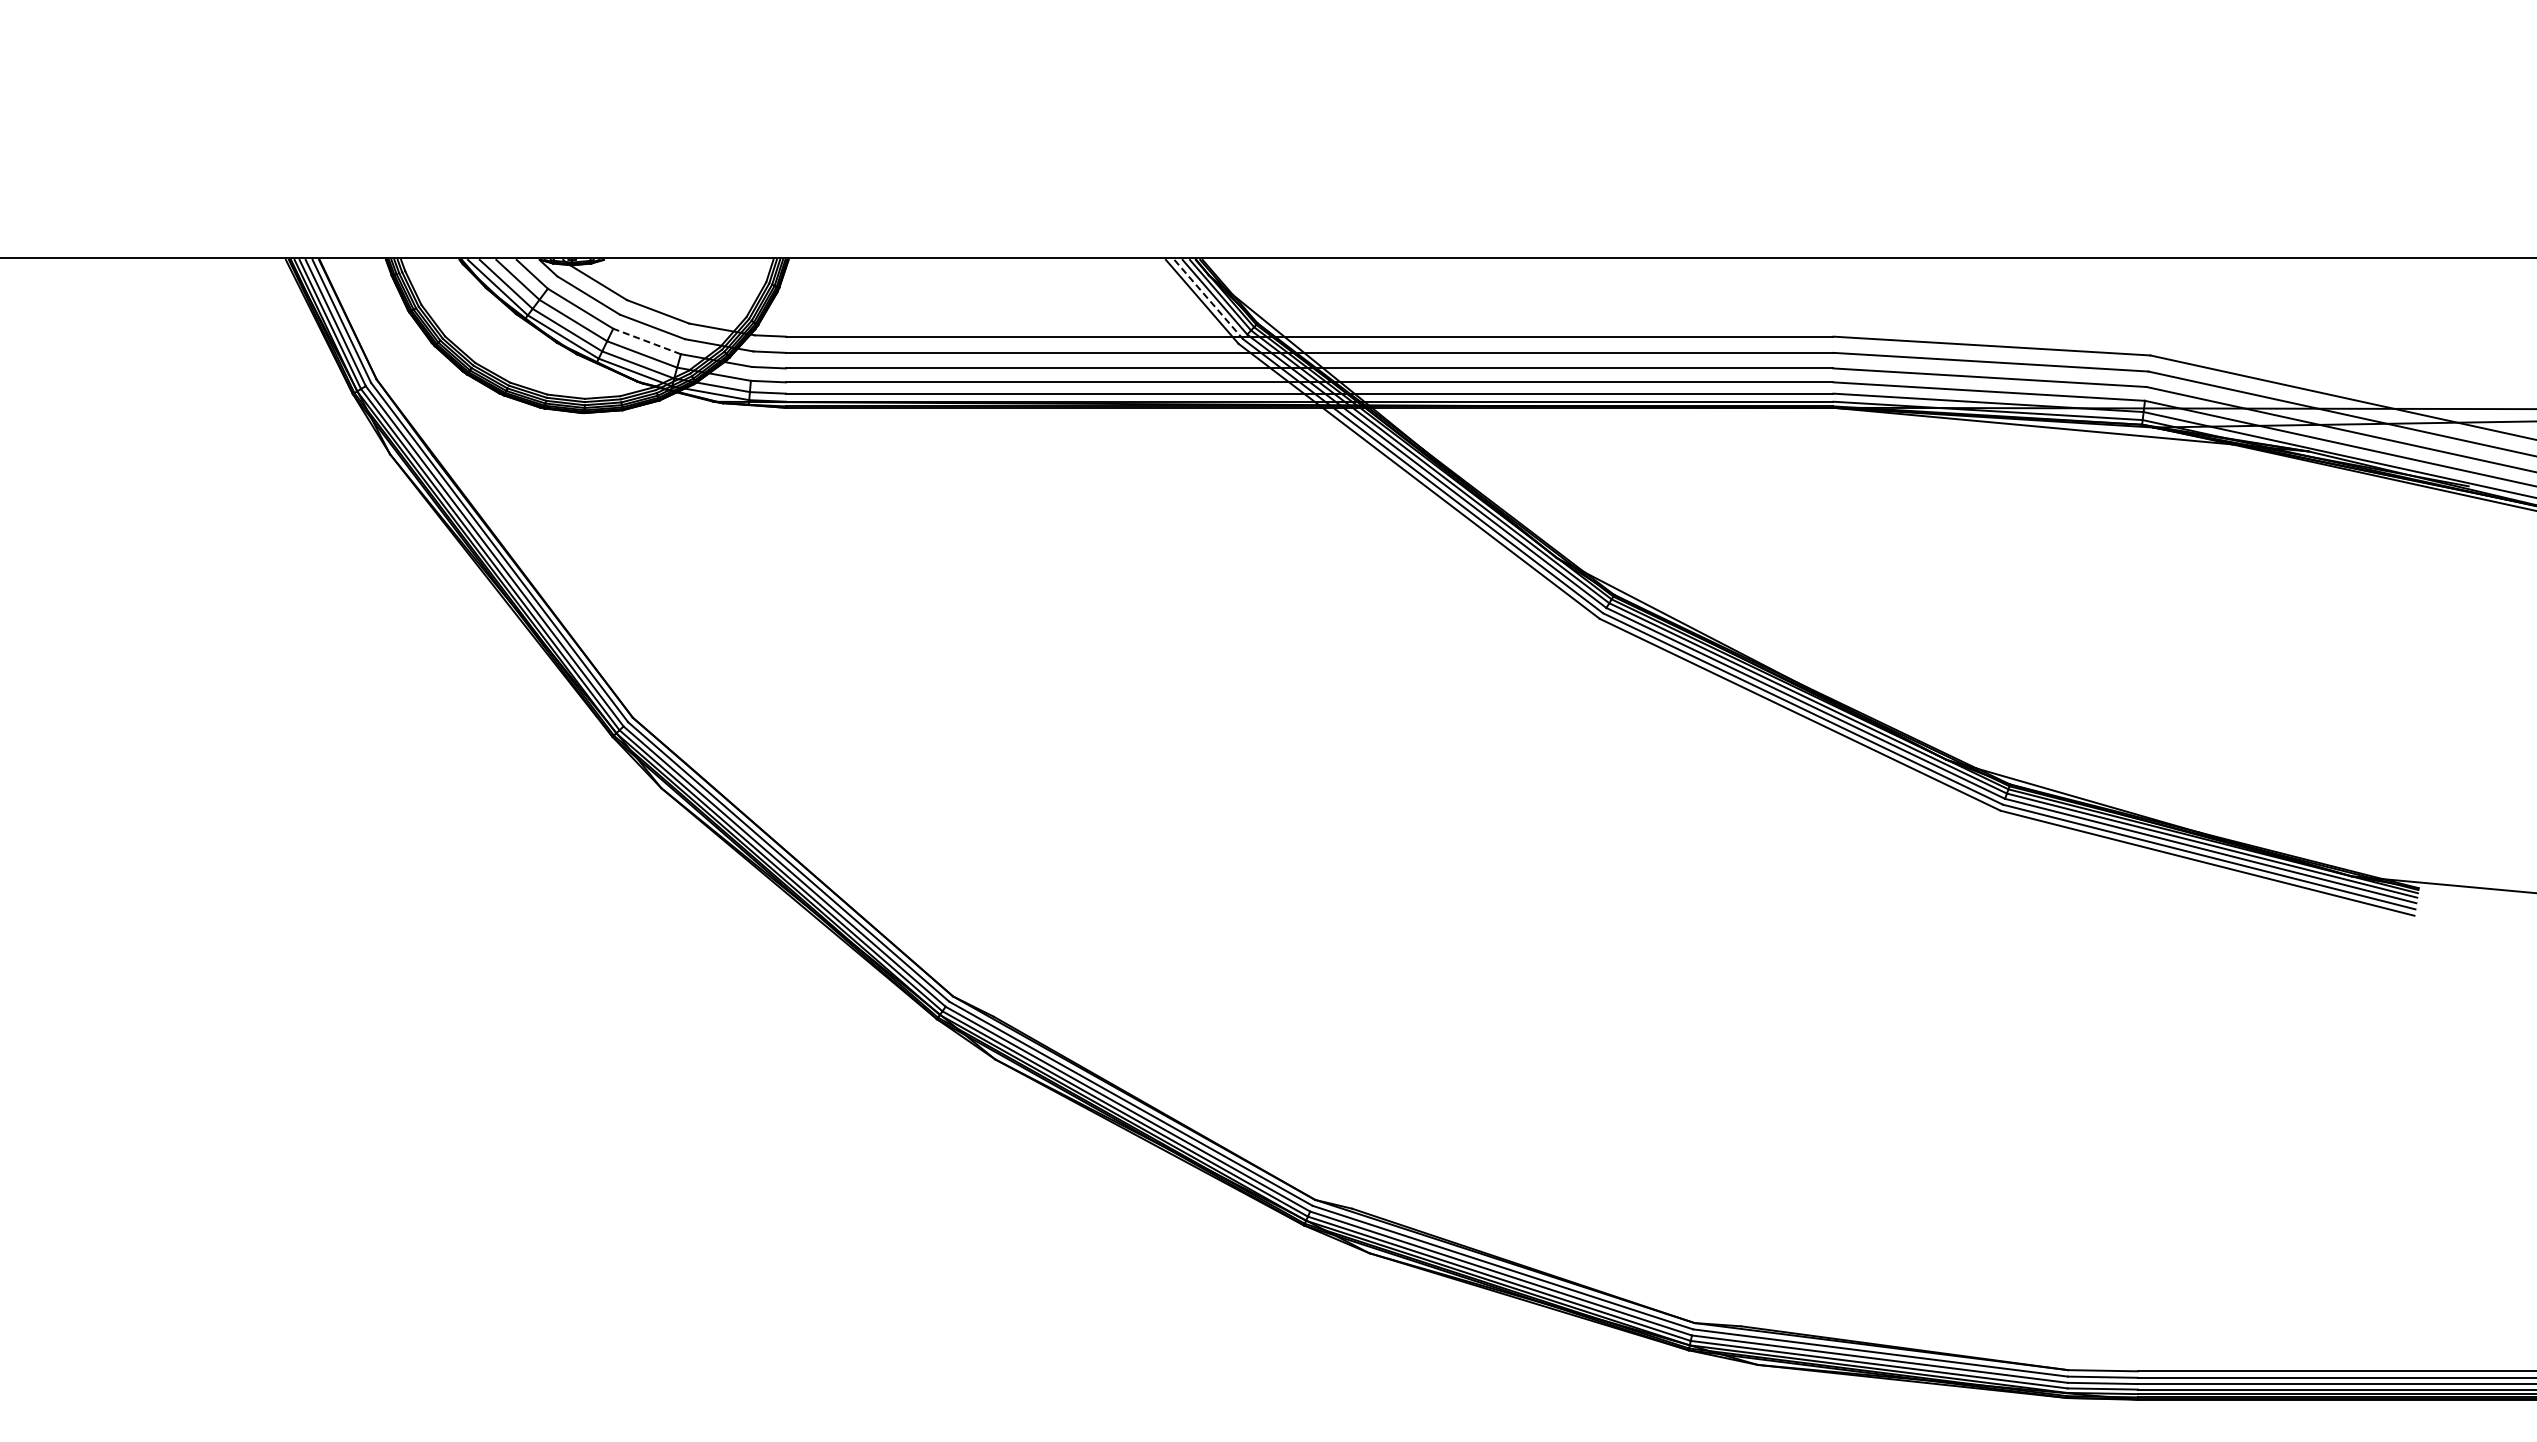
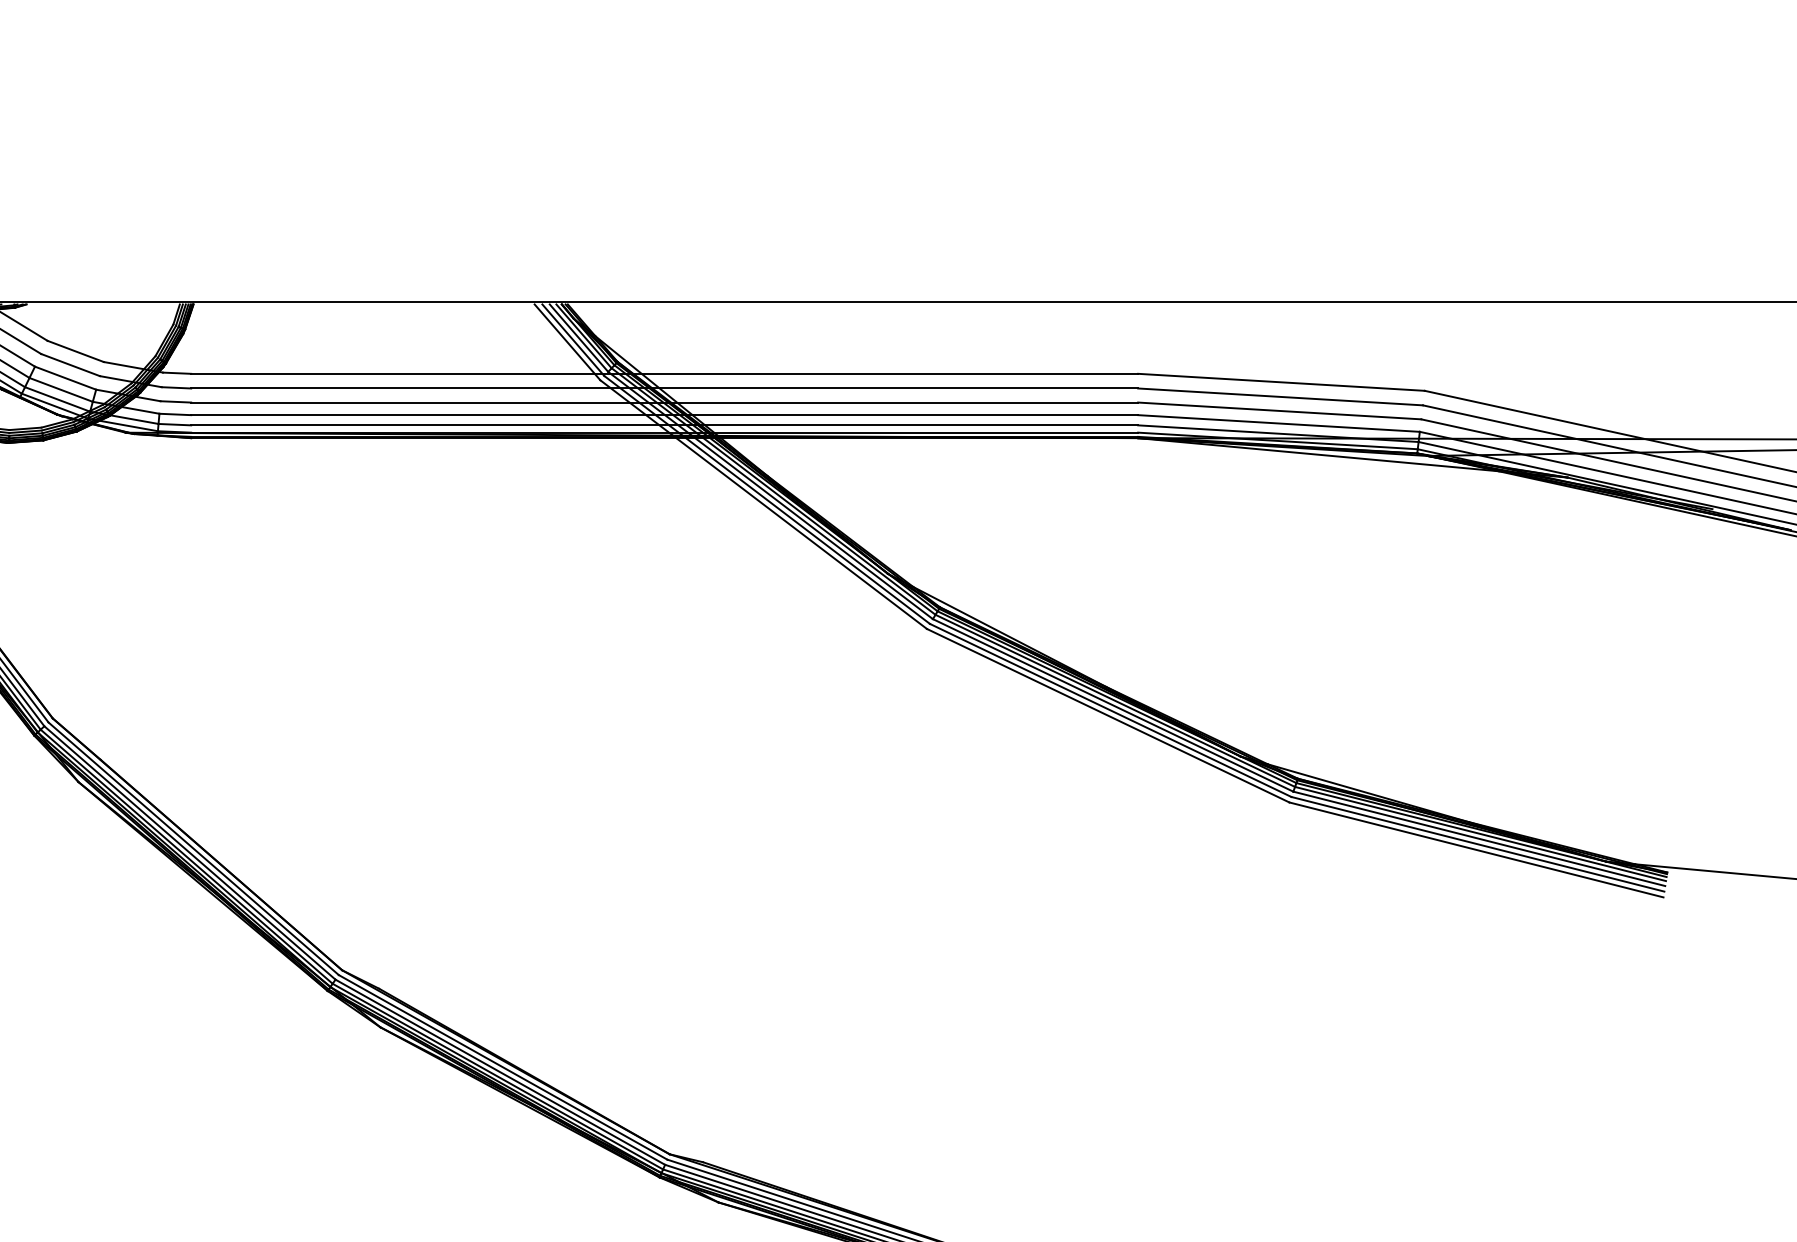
line: (1209, 299) -> (574, 340), dashed -> solid
line: (646, 341) -> (65, 378), dashed -> solid

